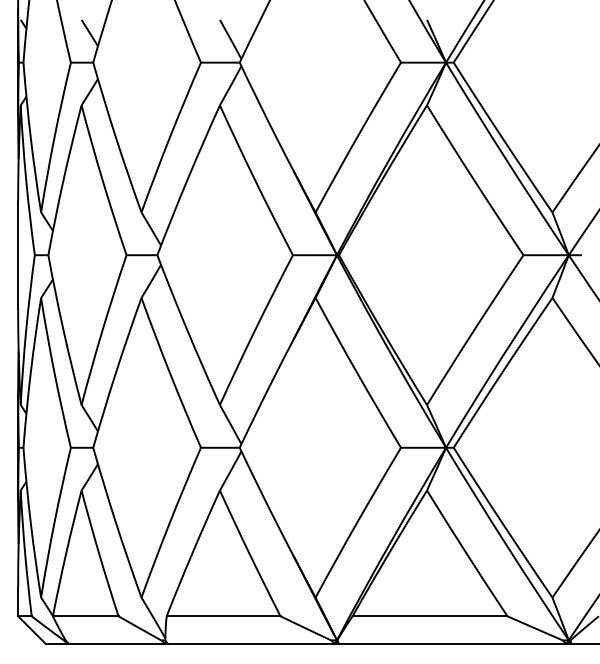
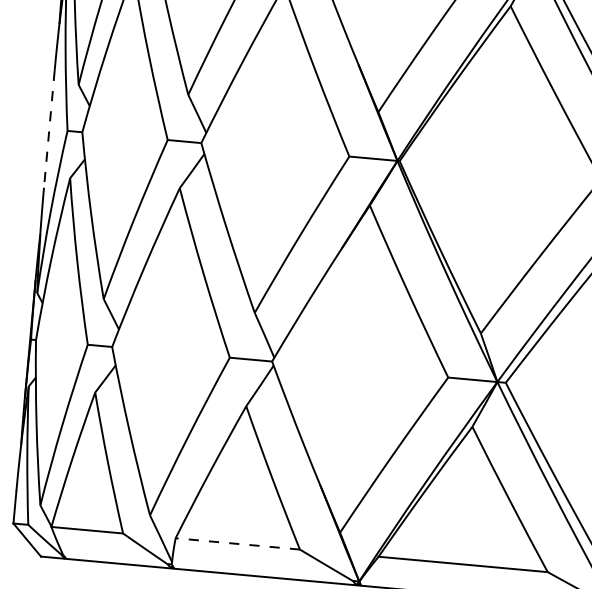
line: (18, 255) -> (49, 129), solid -> dashed
line: (223, 616) -> (237, 544), solid -> dashed

